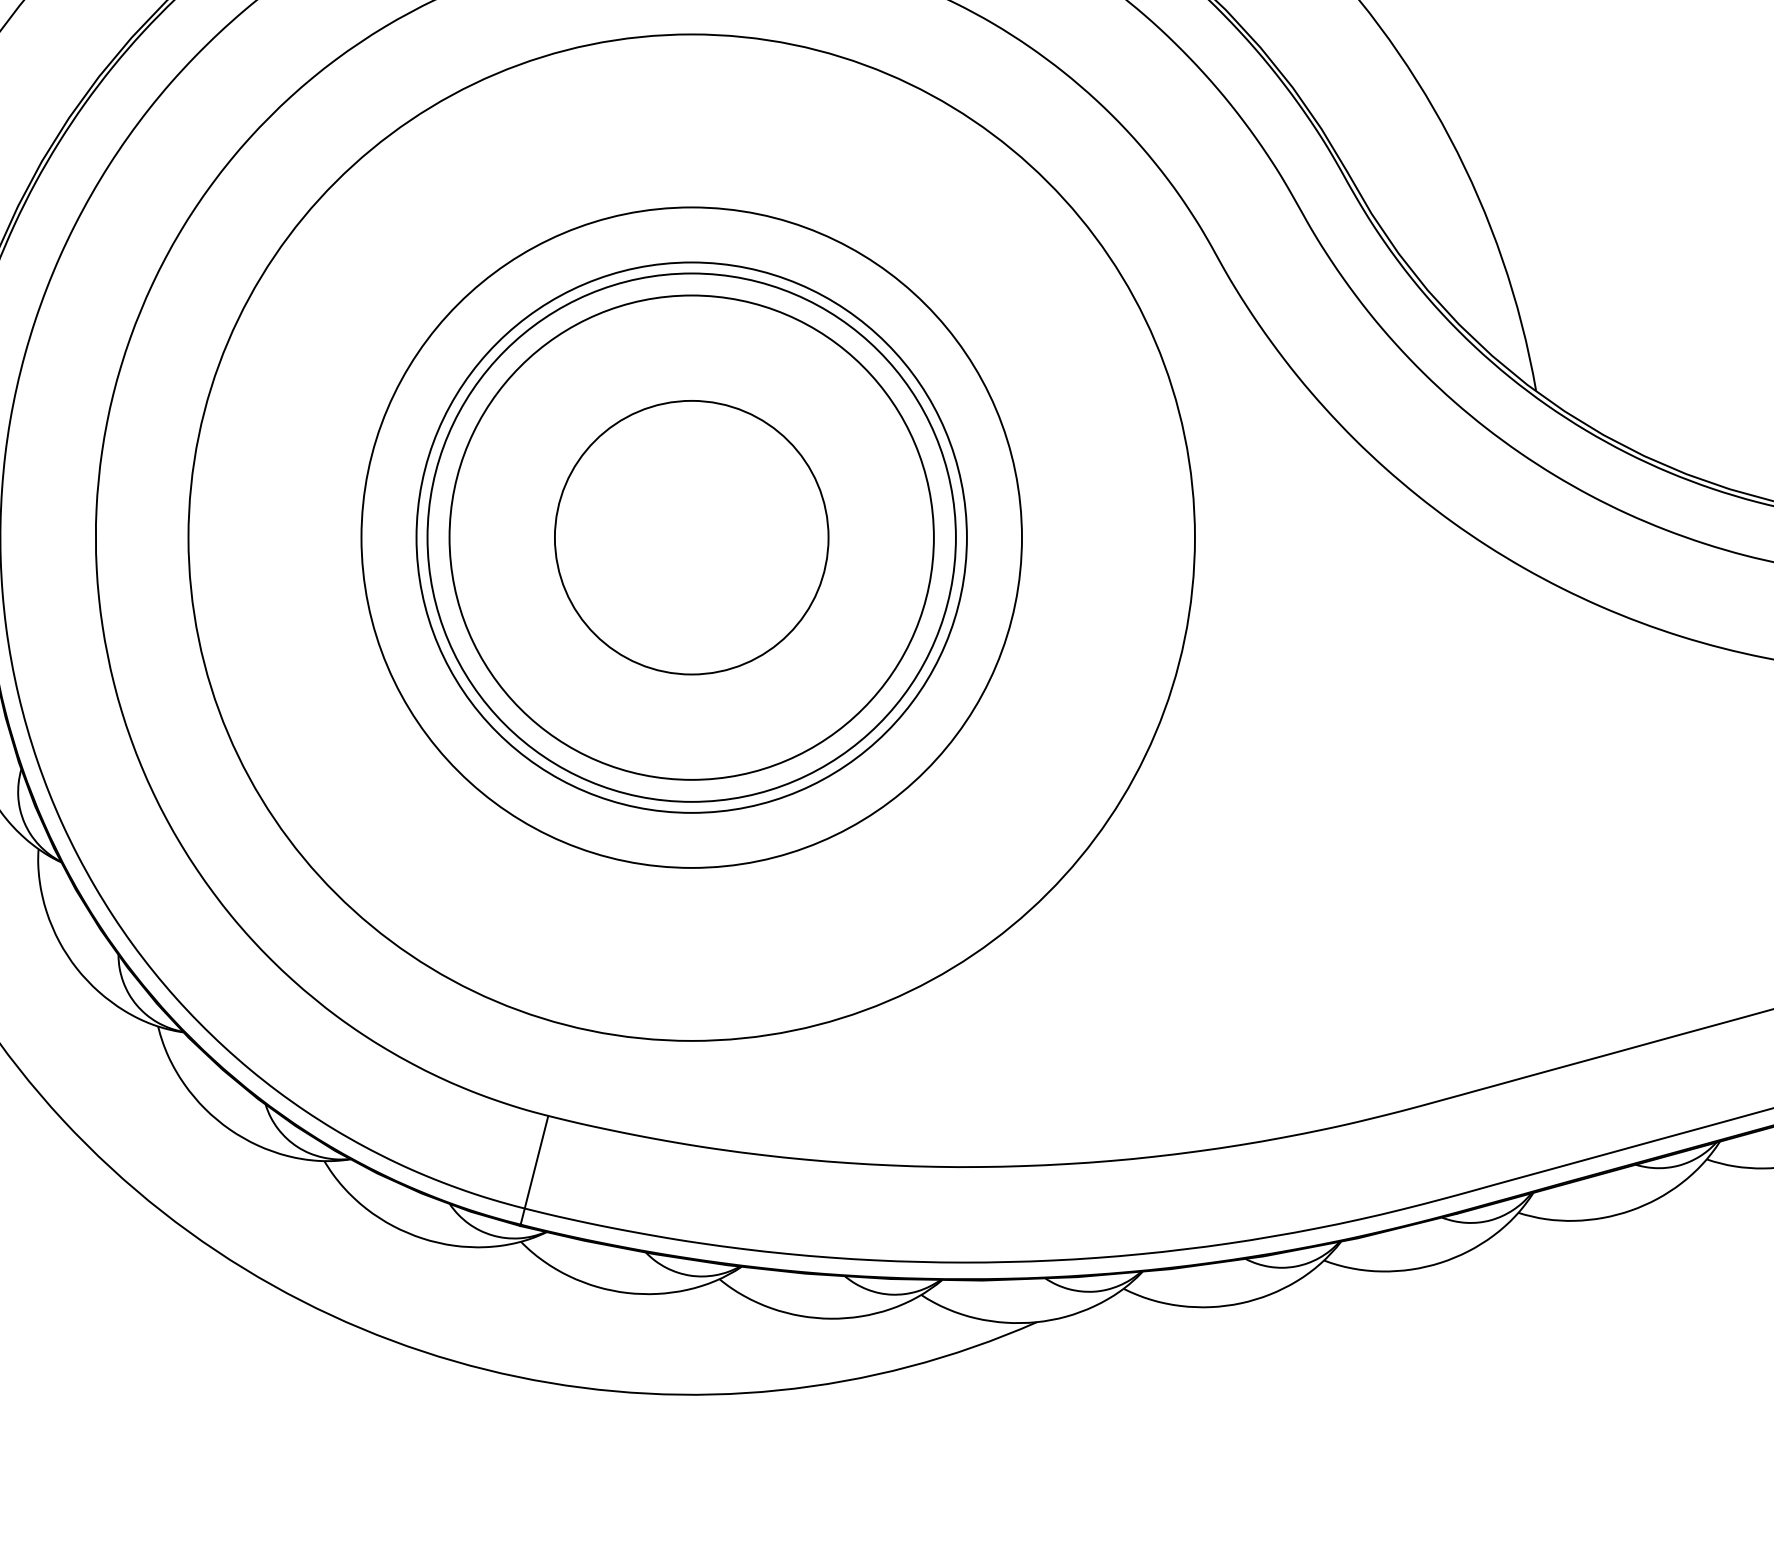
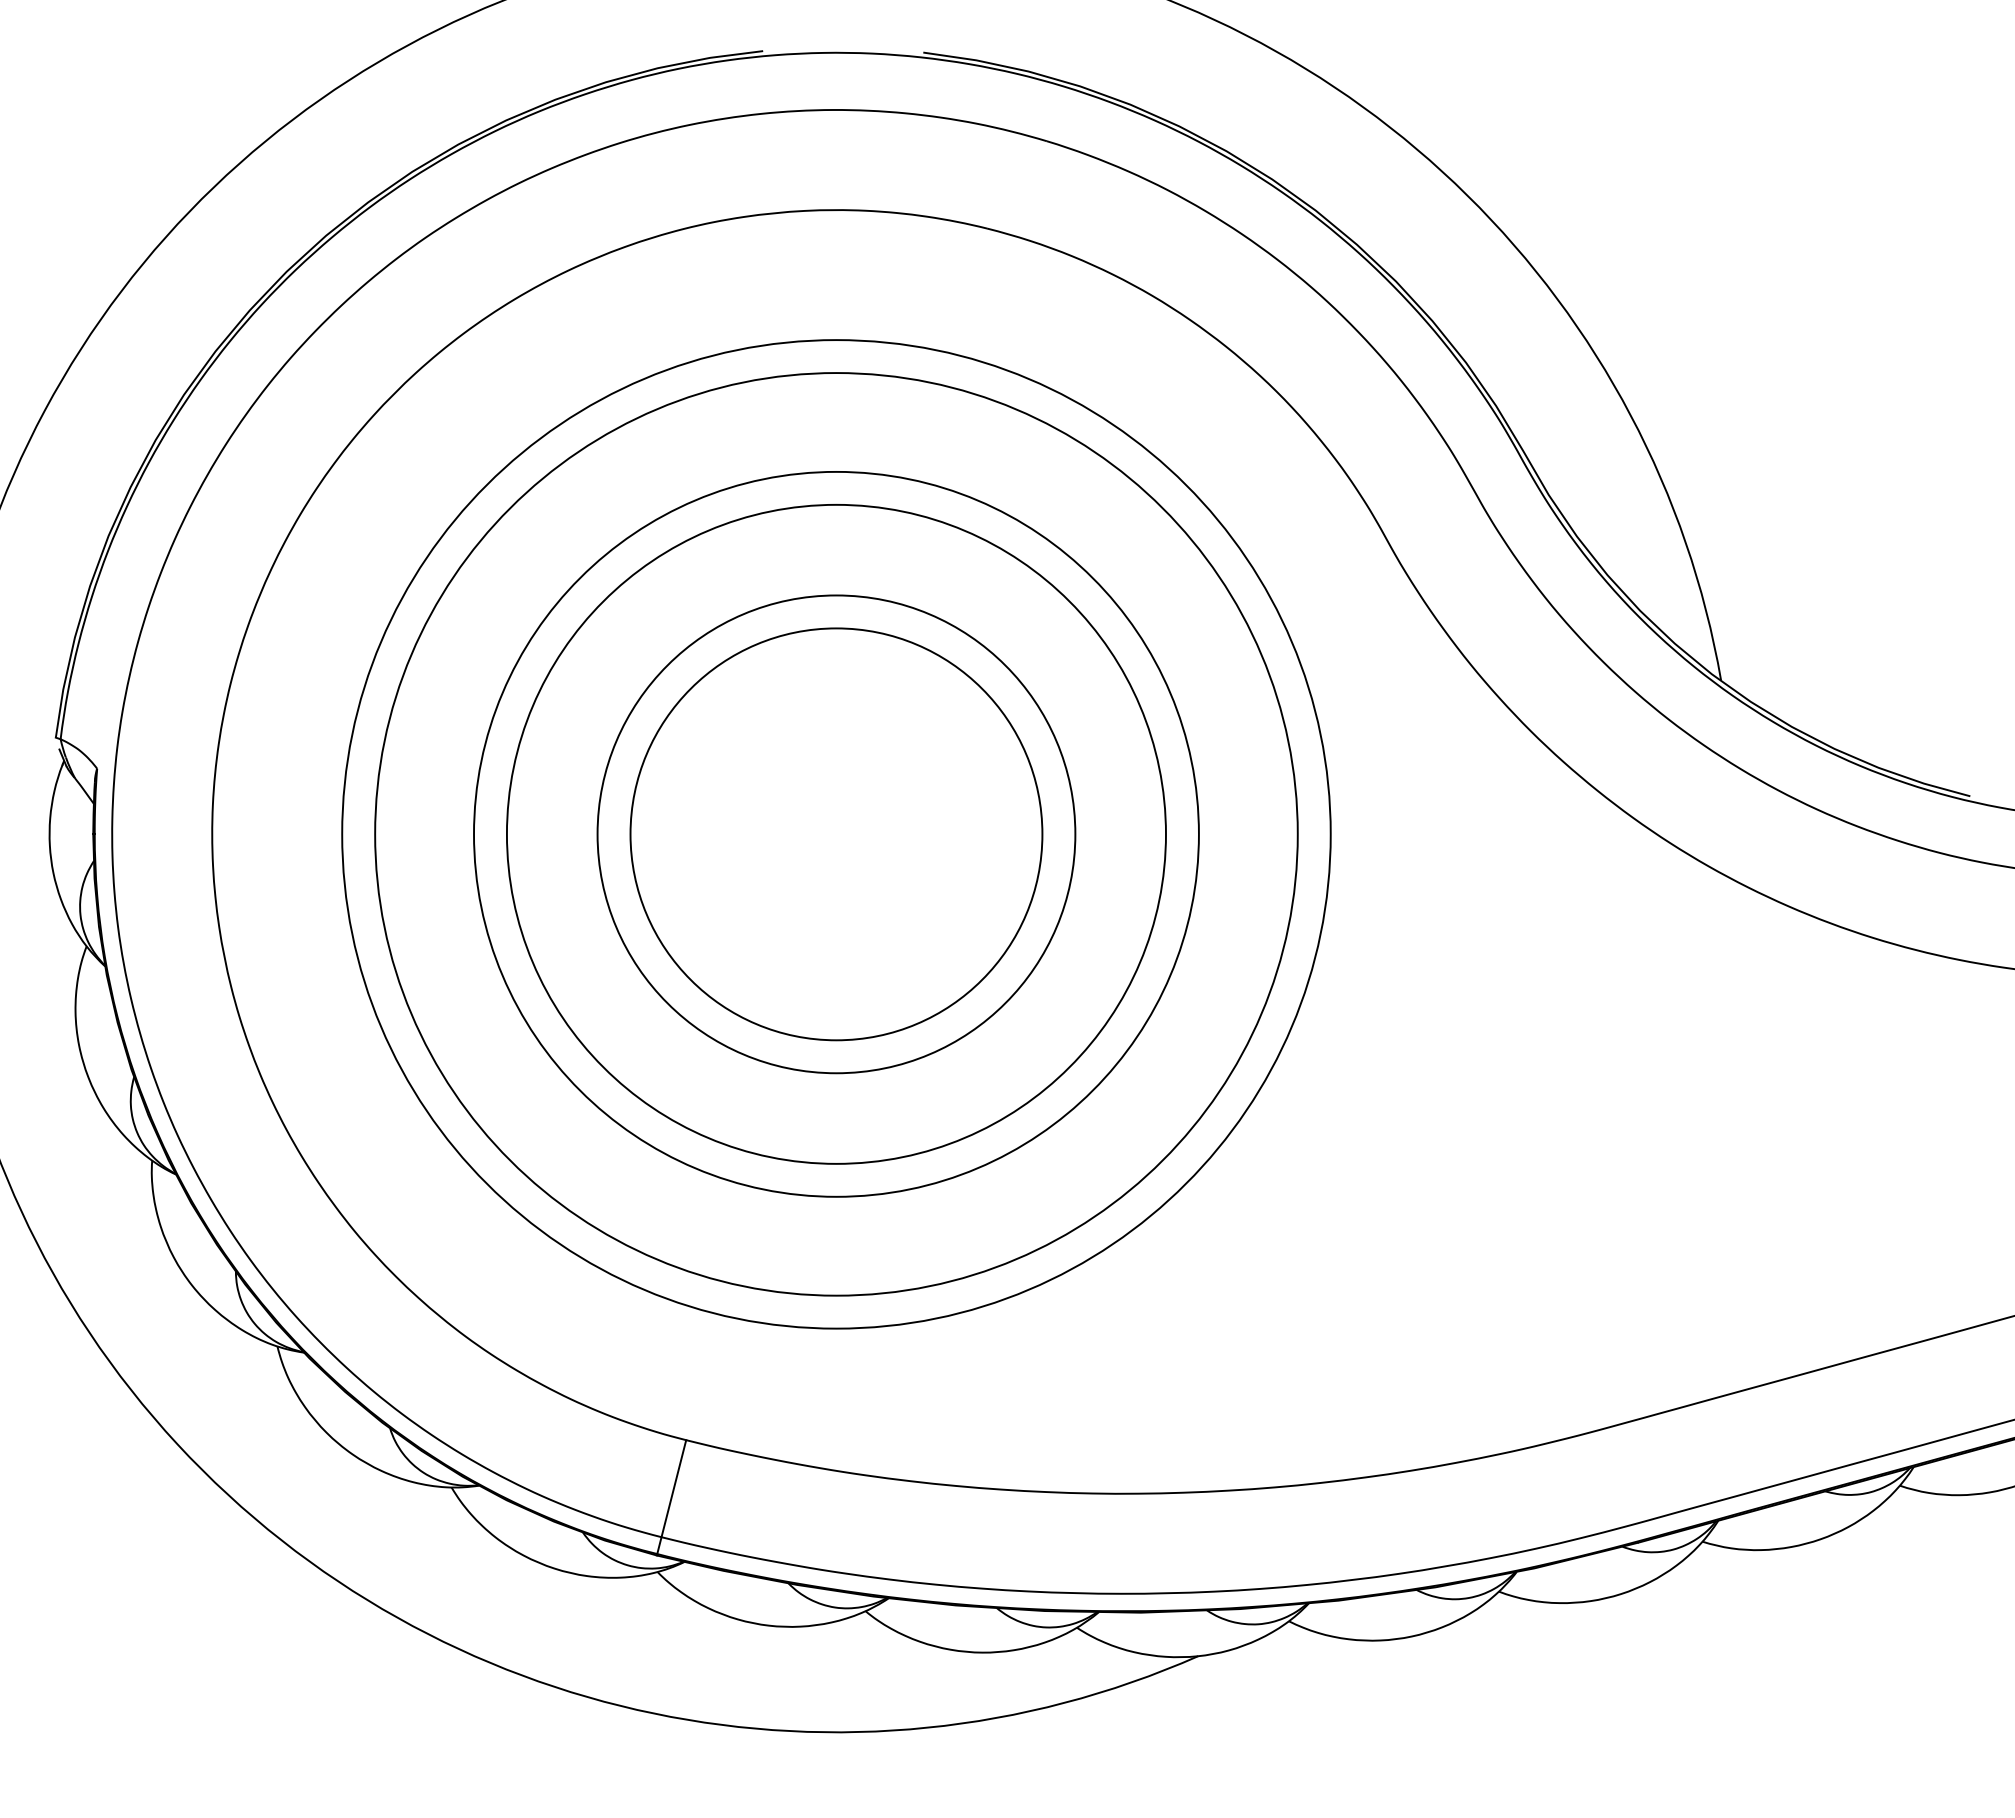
circle: (690, 536) -> (835, 833), size x0.62
circle: (691, 536) -> (836, 833), size x1.43
circle: (691, 537) -> (836, 834), size x0.71
circle: (691, 537) -> (836, 834), size x1.43
circle: (691, 537) -> (836, 834), size x1.67
circle: (691, 537) -> (836, 834), size x1.67

